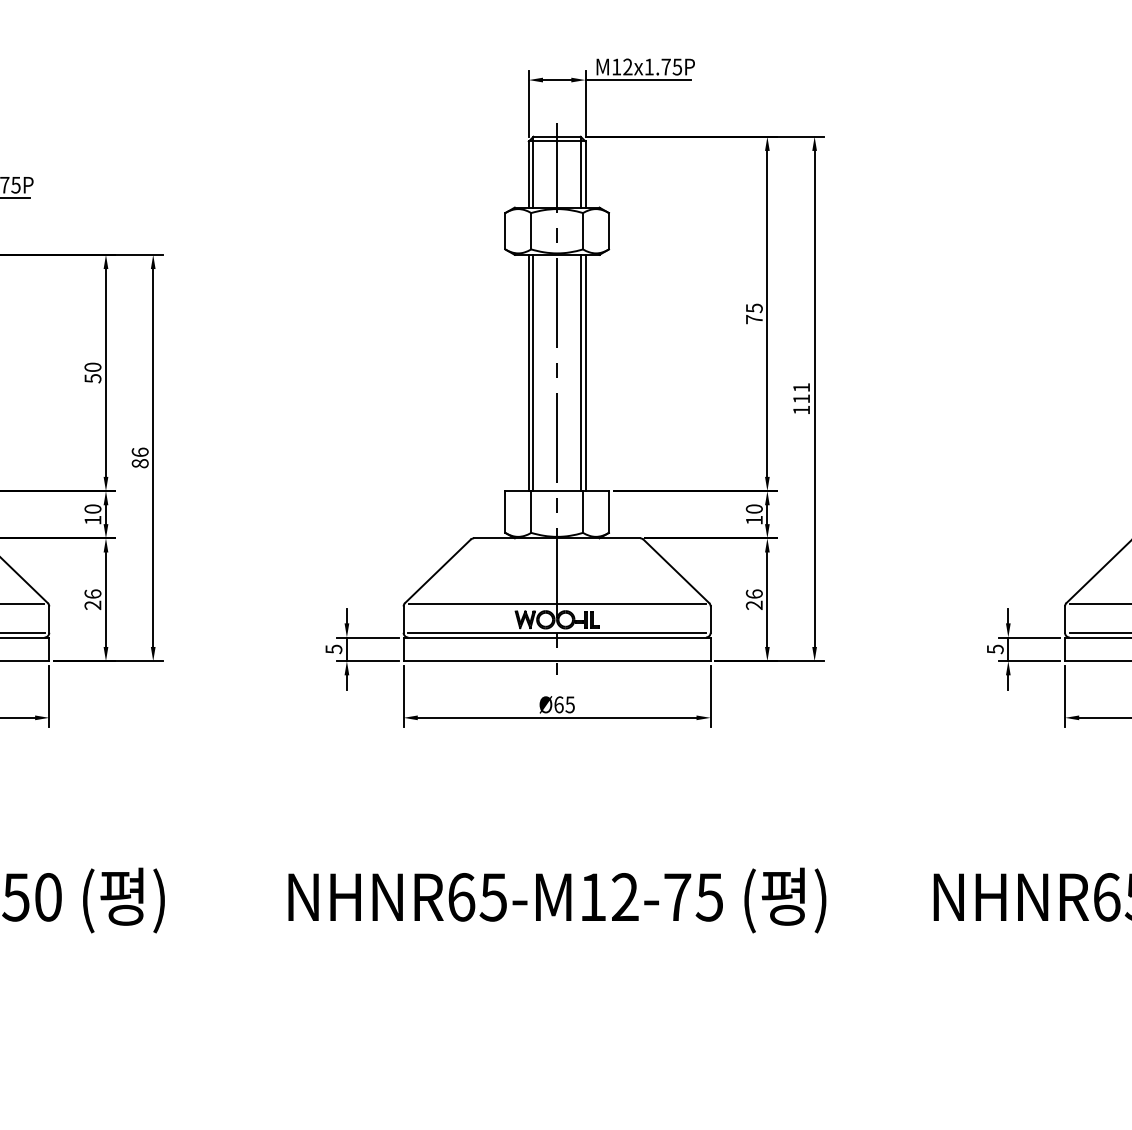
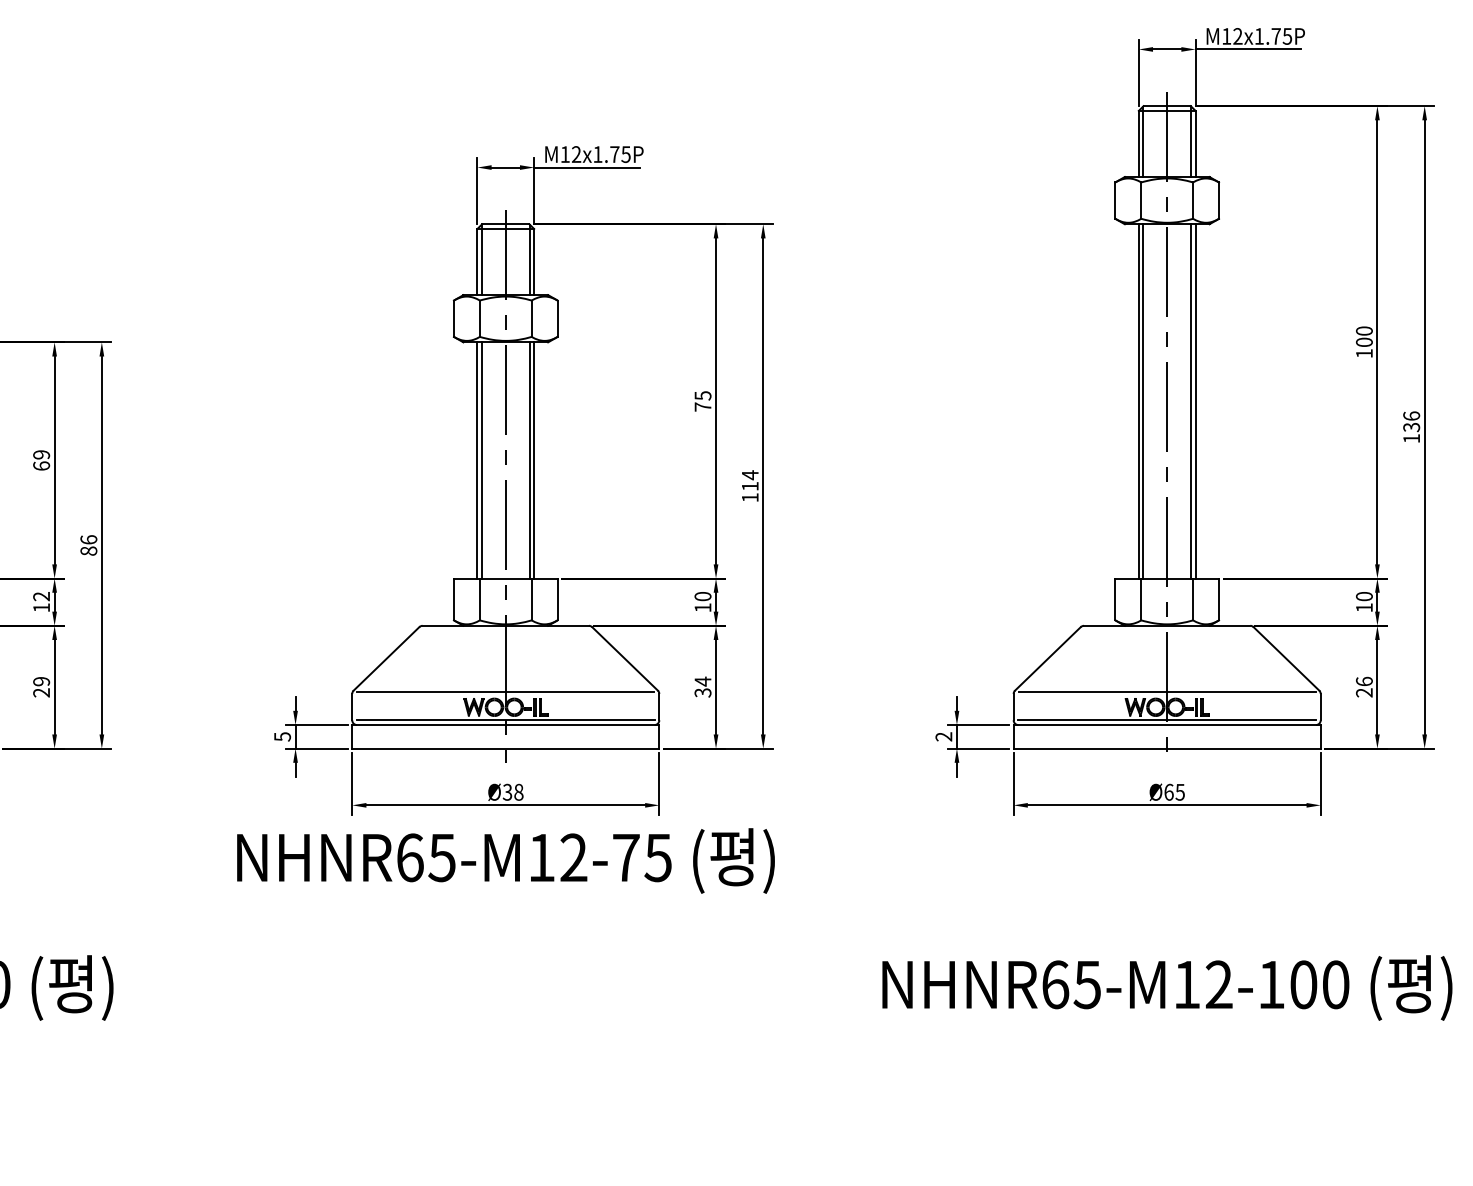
text: (92, 373) -> (41, 460), 50 -> 69
text: (801, 388) -> (750, 475), 111 -> 114
text: (92, 509) -> (41, 596), 10 -> 12
text: (92, 594) -> (41, 681), 26 -> 29
text: (753, 599) -> (702, 686), 26 -> 34
text: (994, 649) -> (943, 736), 5 -> 2
text: (563, 704) -> (512, 791), Ø65 -> Ø38
text: (556, 900) -> (505, 860), moved

